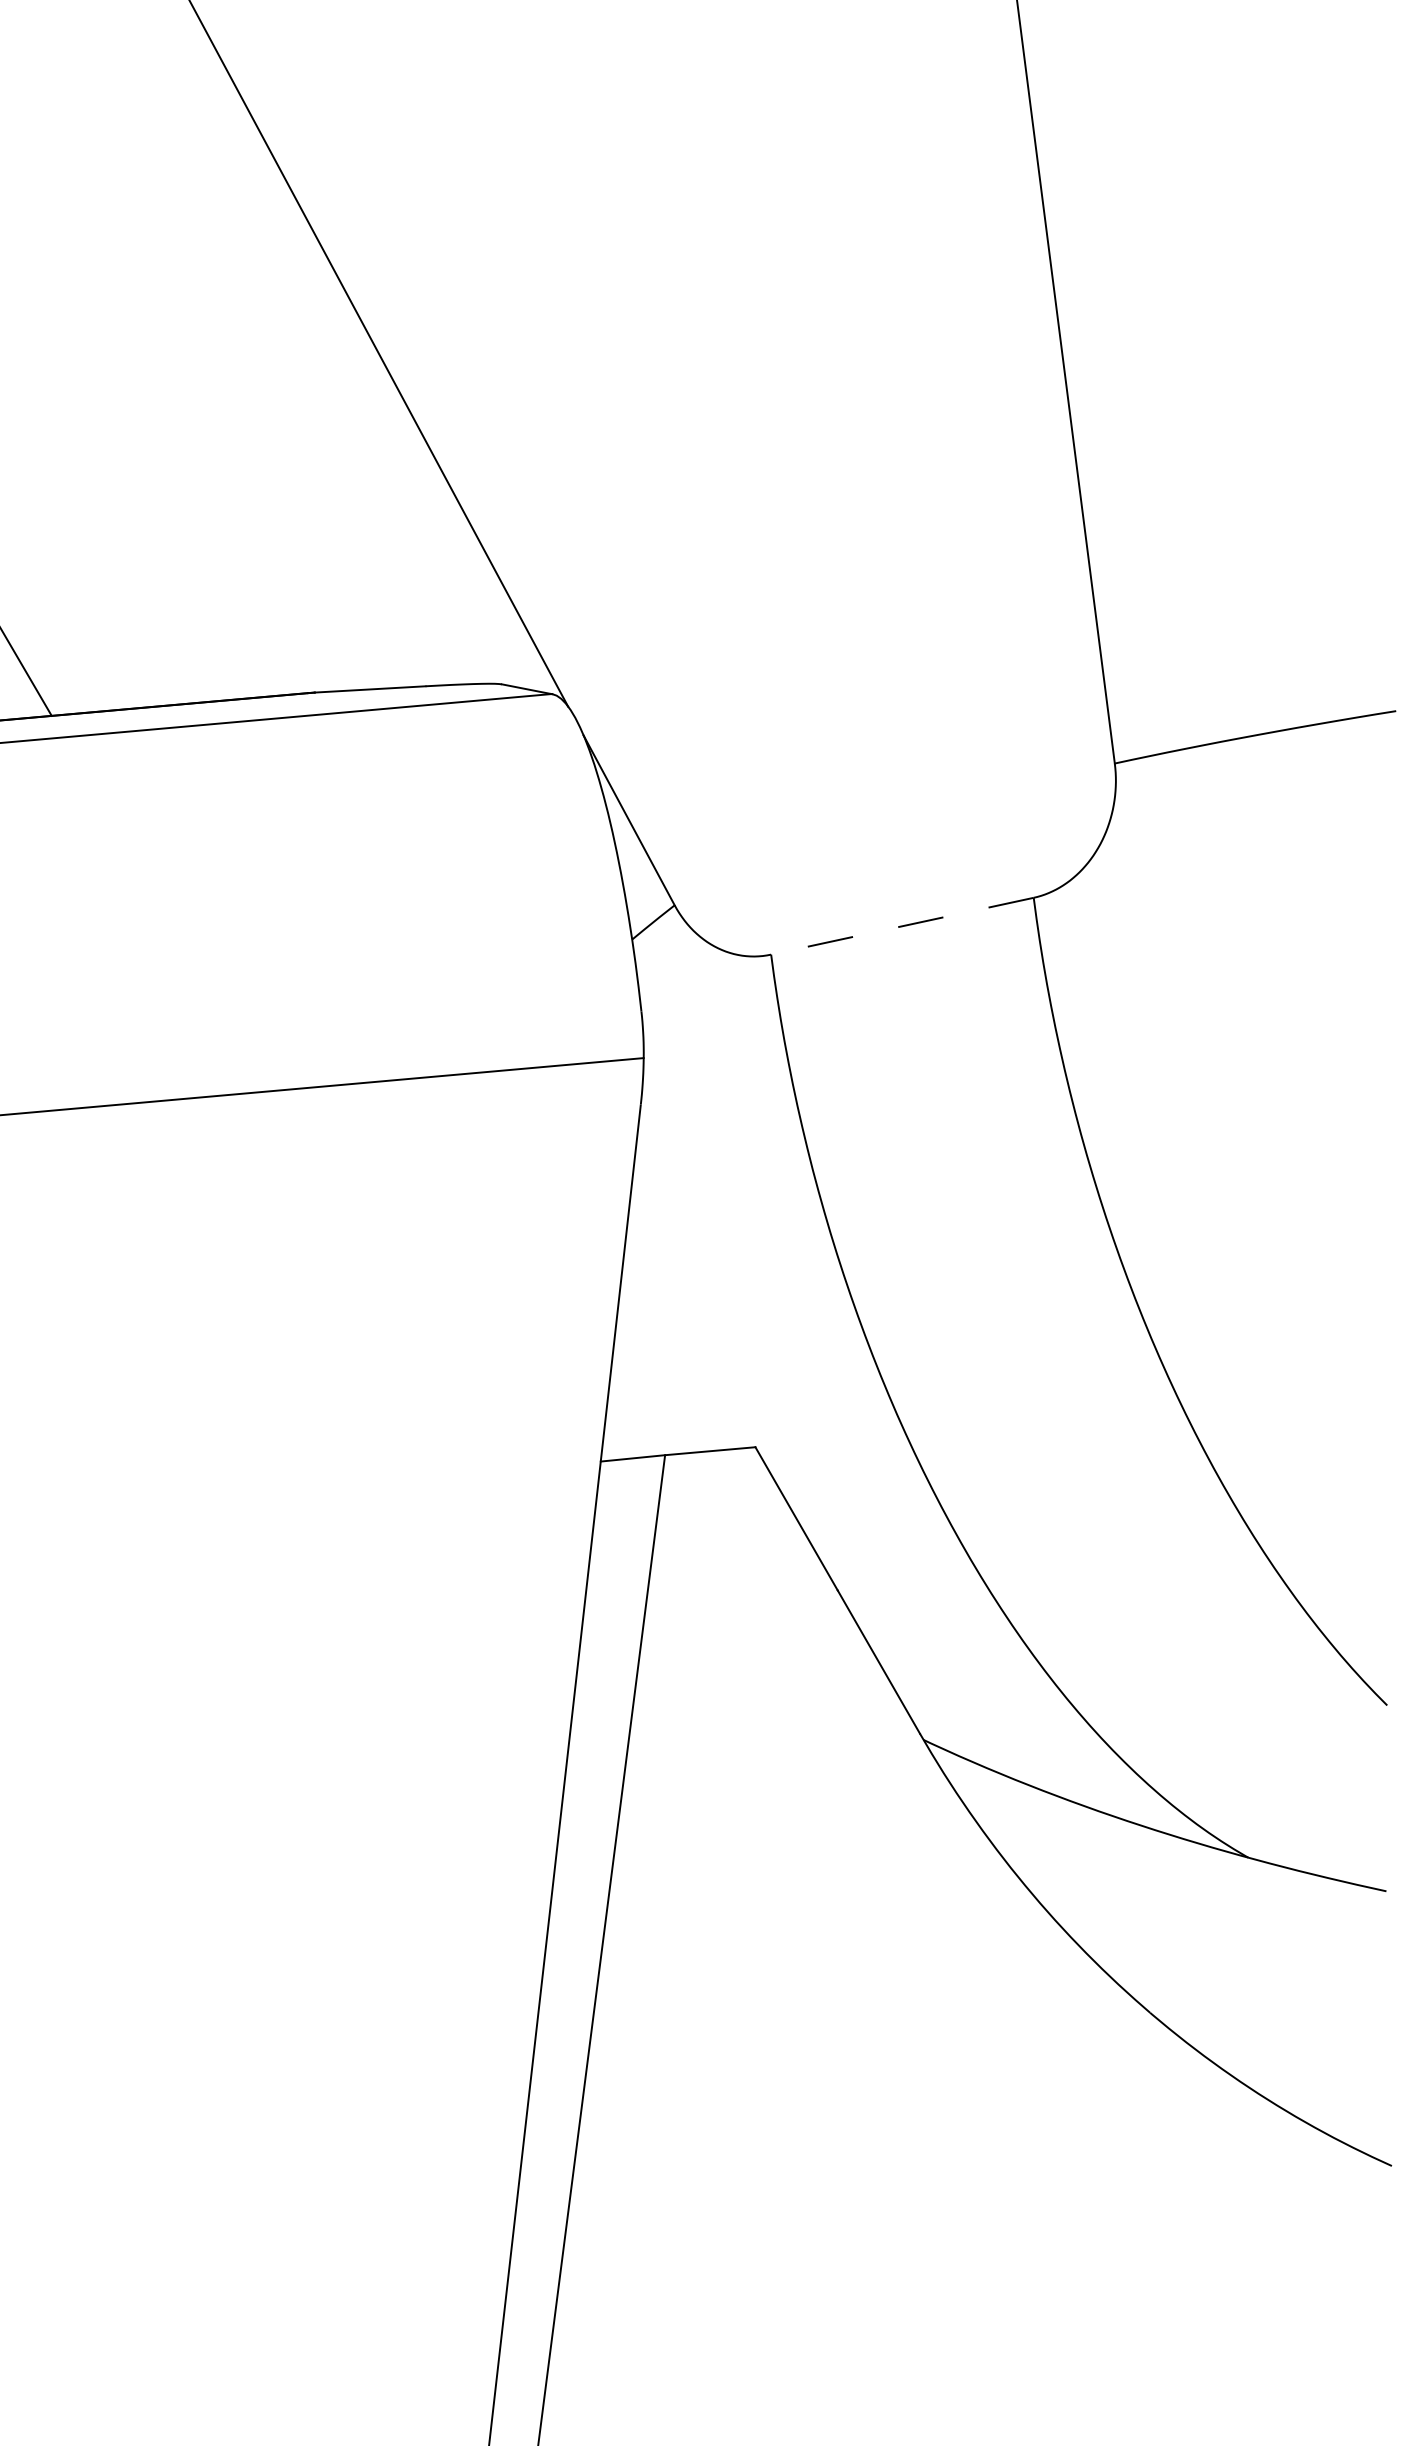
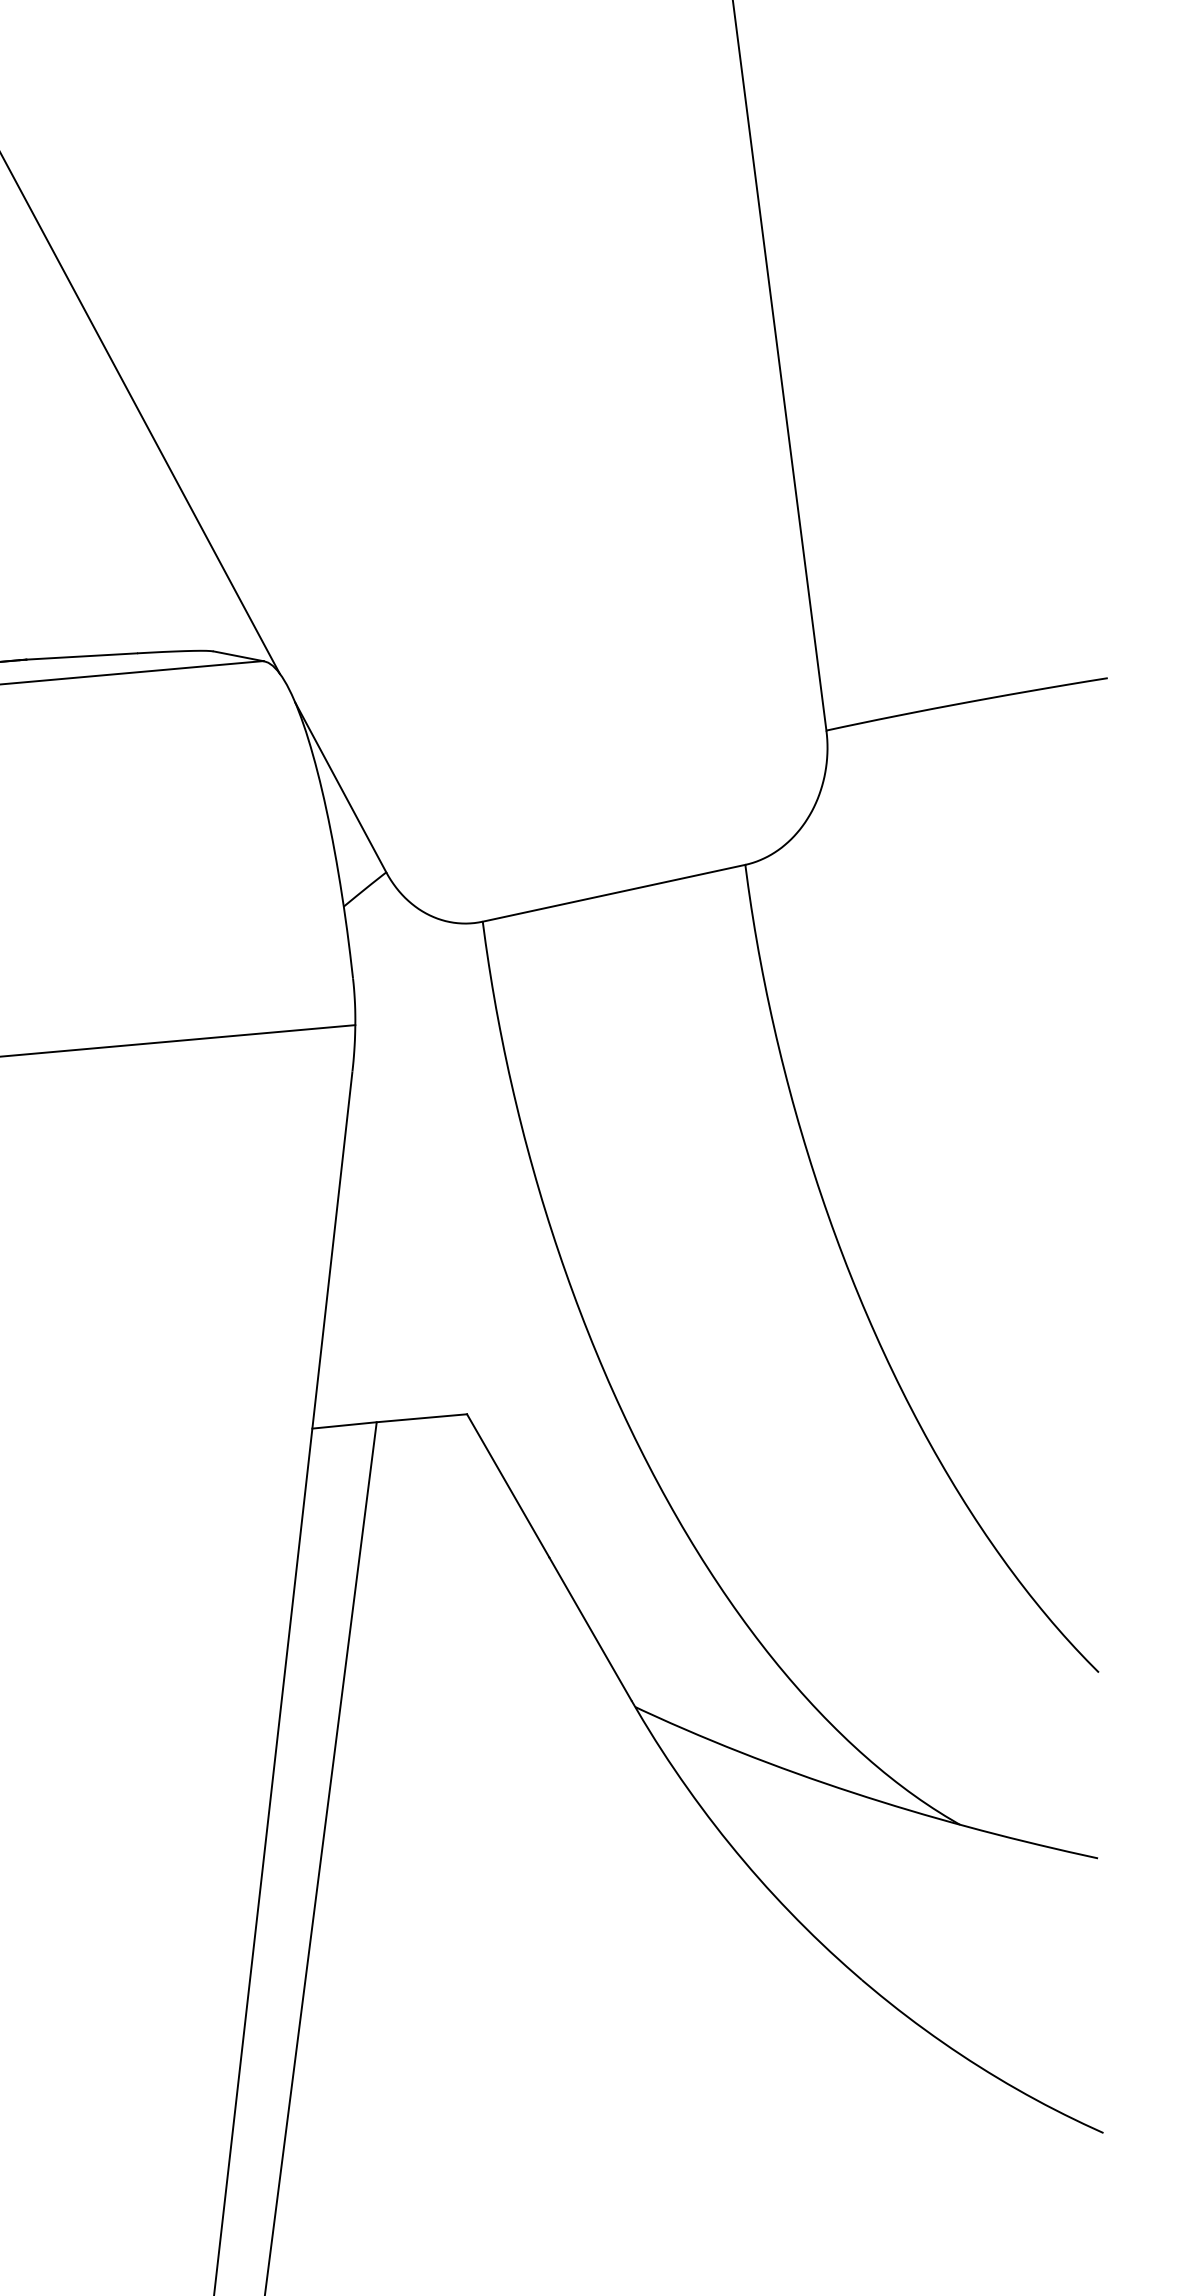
line: (901, 926) -> (613, 893), dashed -> solid

